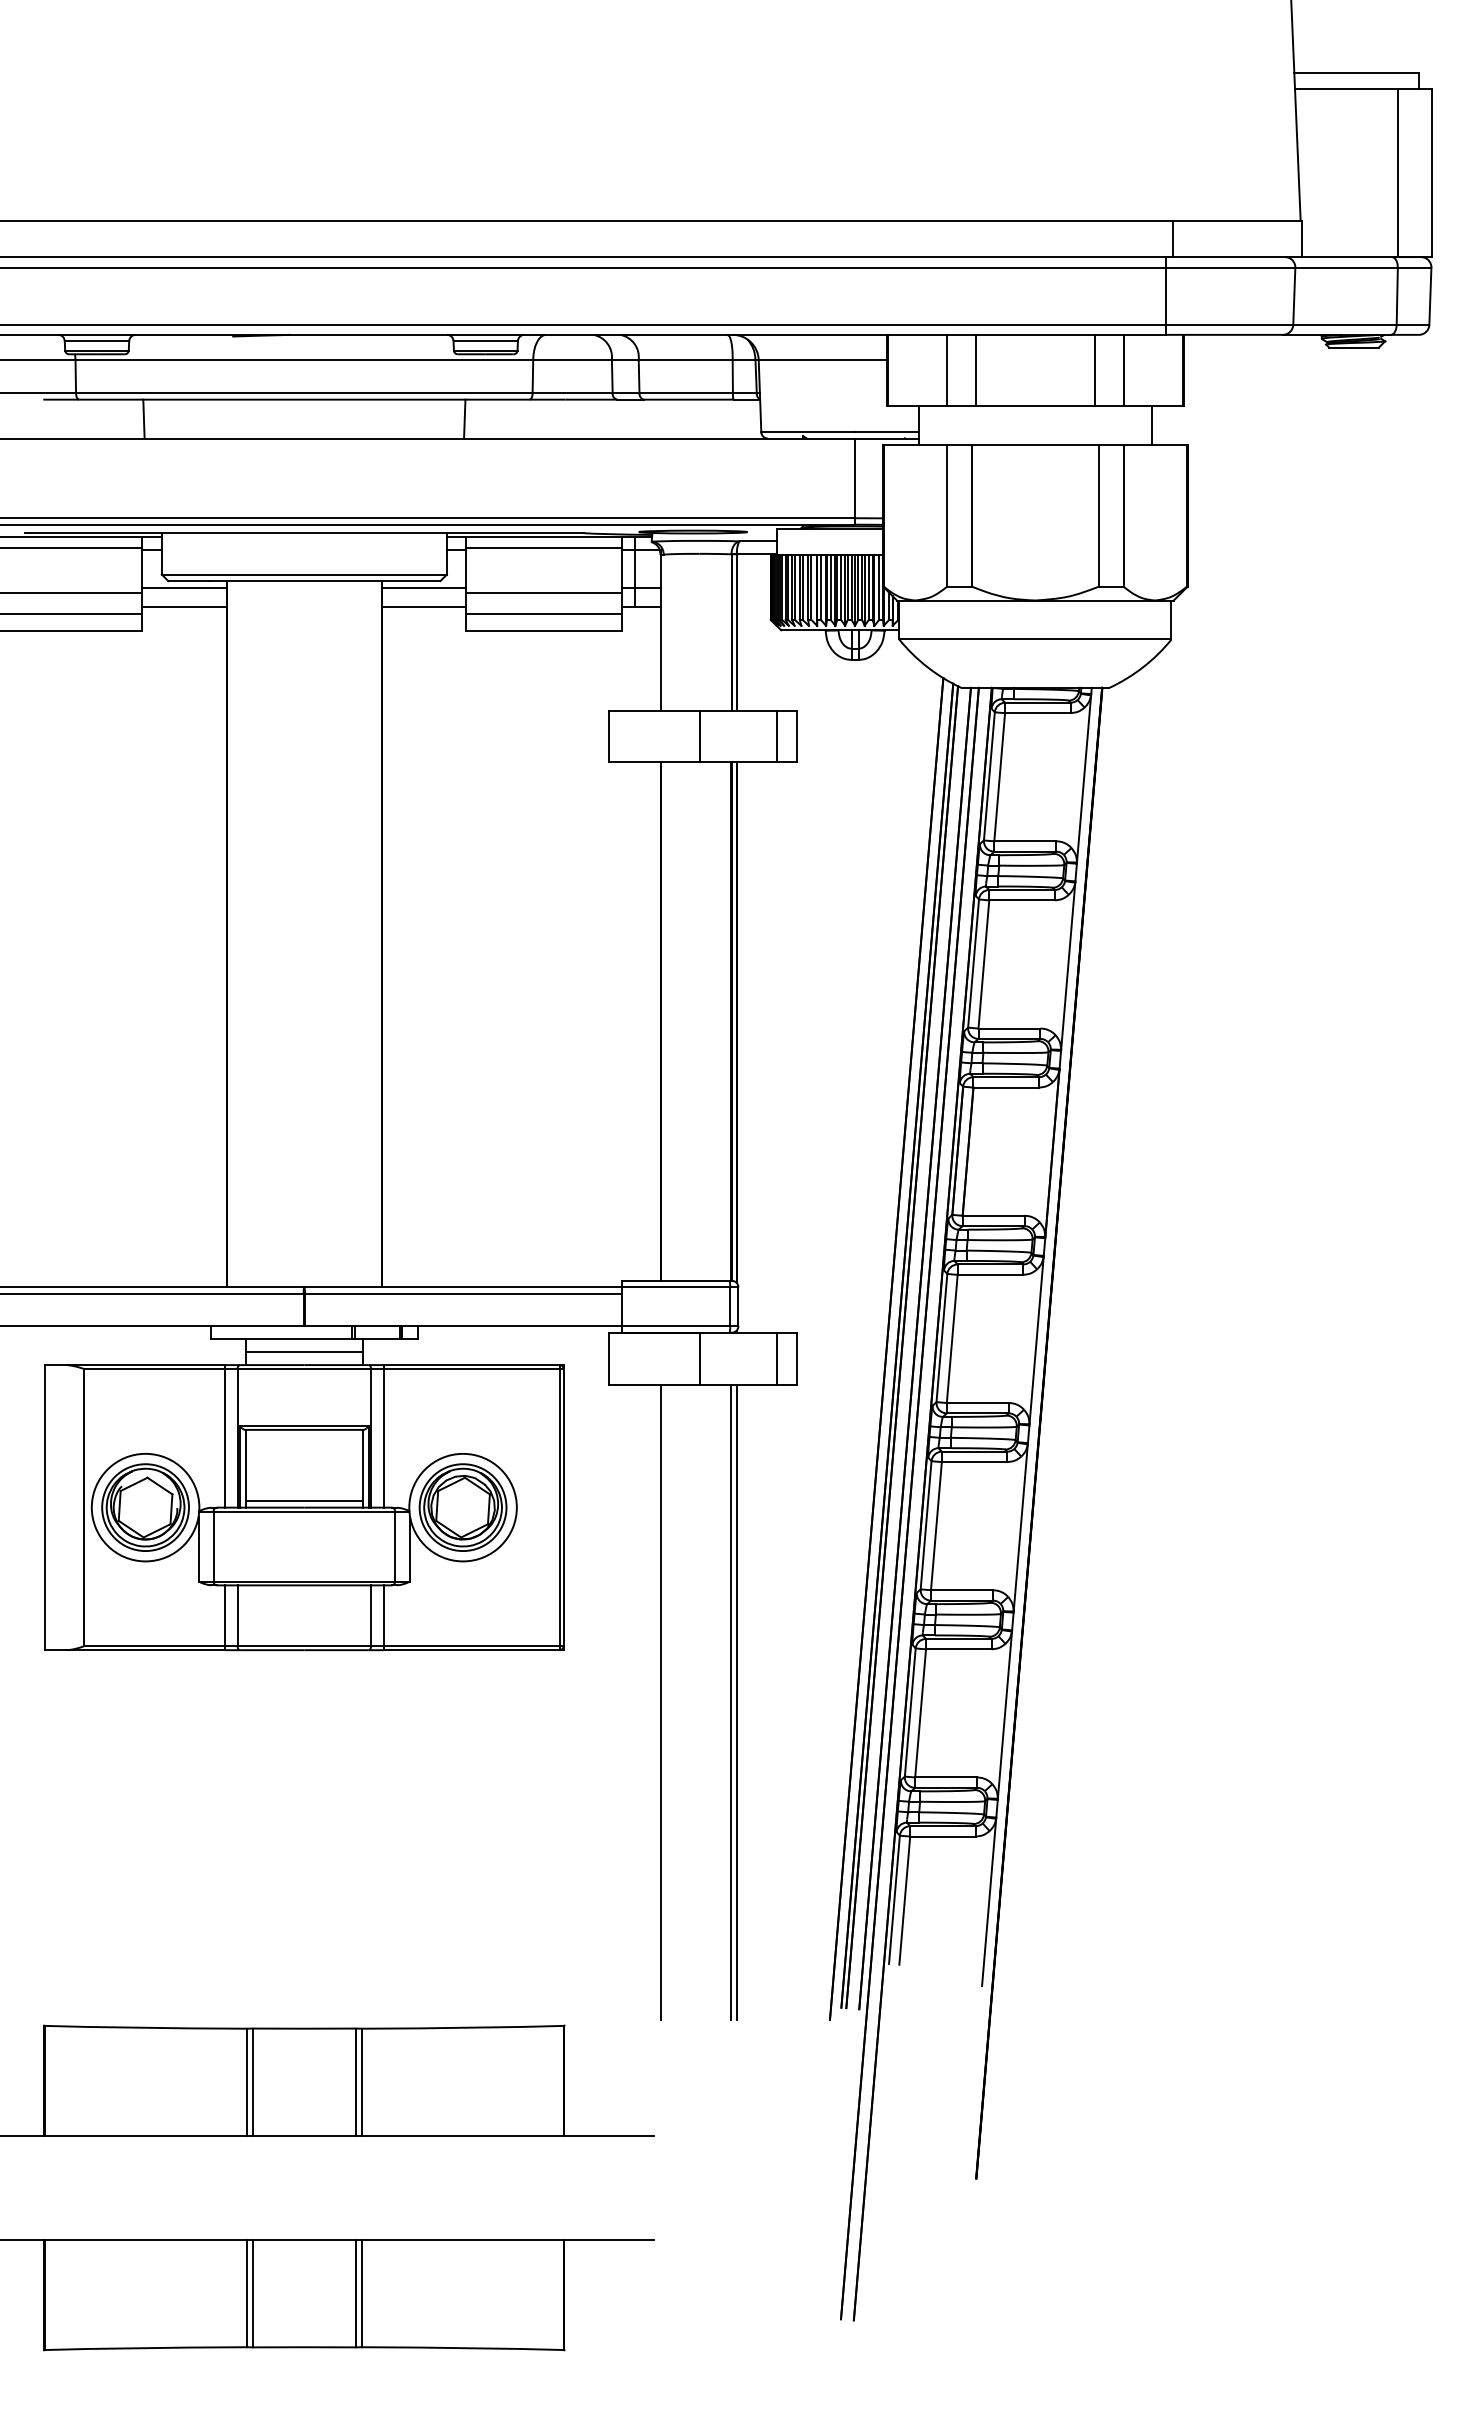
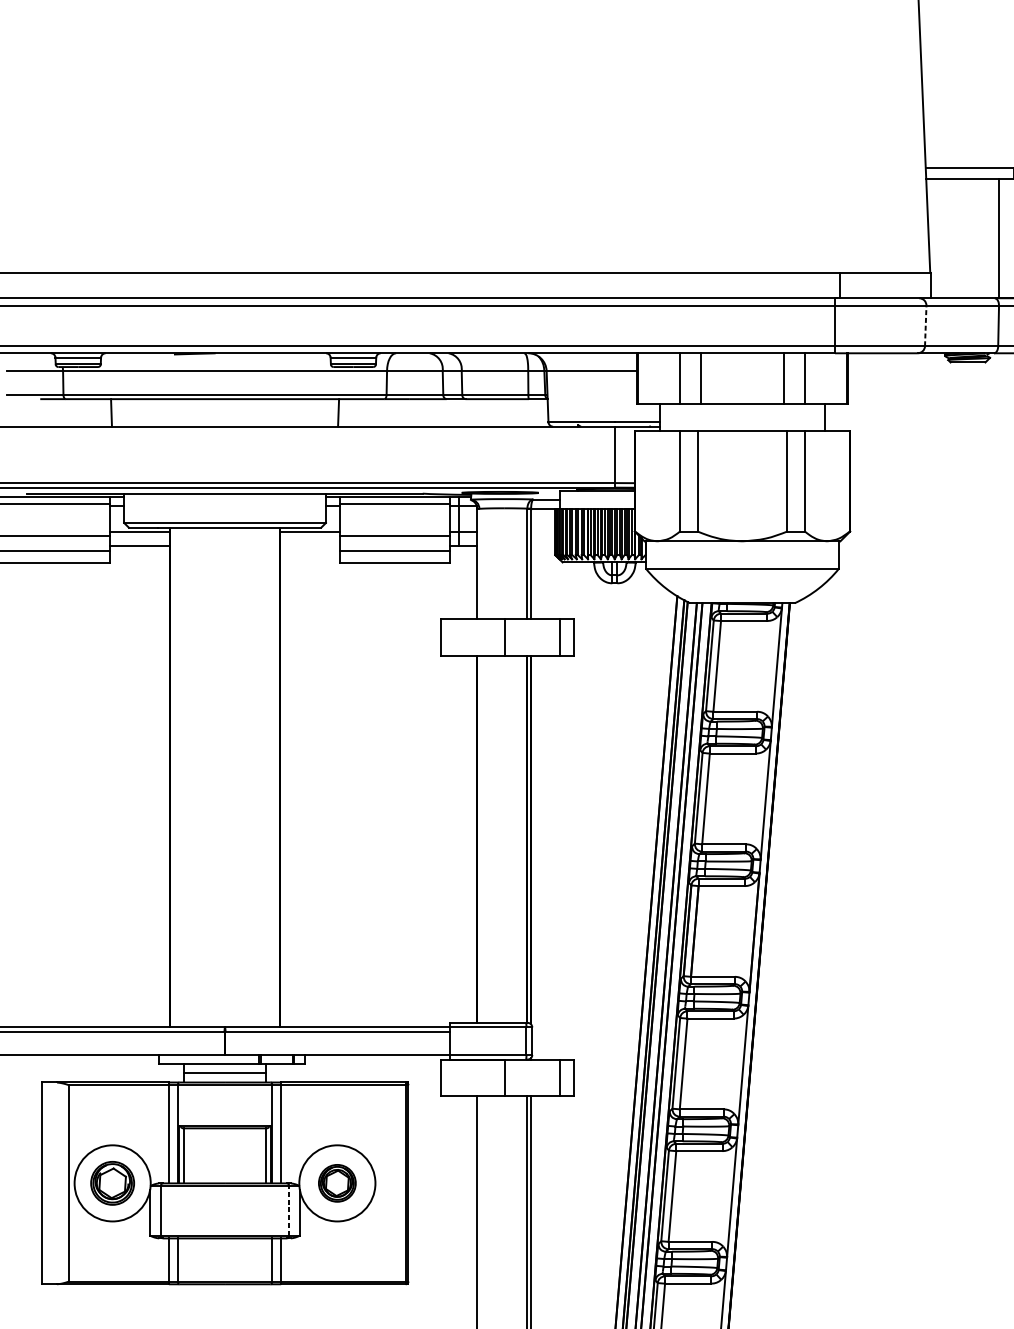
line: (1294, 296) -> (925, 326), solid -> dashed
line: (424, 606) -> (310, 545), removed
line: (304, 1501) -> (225, 1179), removed
part: (145, 1507) -> (112, 1183), size x0.7
part: (462, 1507) -> (336, 1183), size x0.6
line: (395, 1546) -> (289, 1210), solid -> dashed

